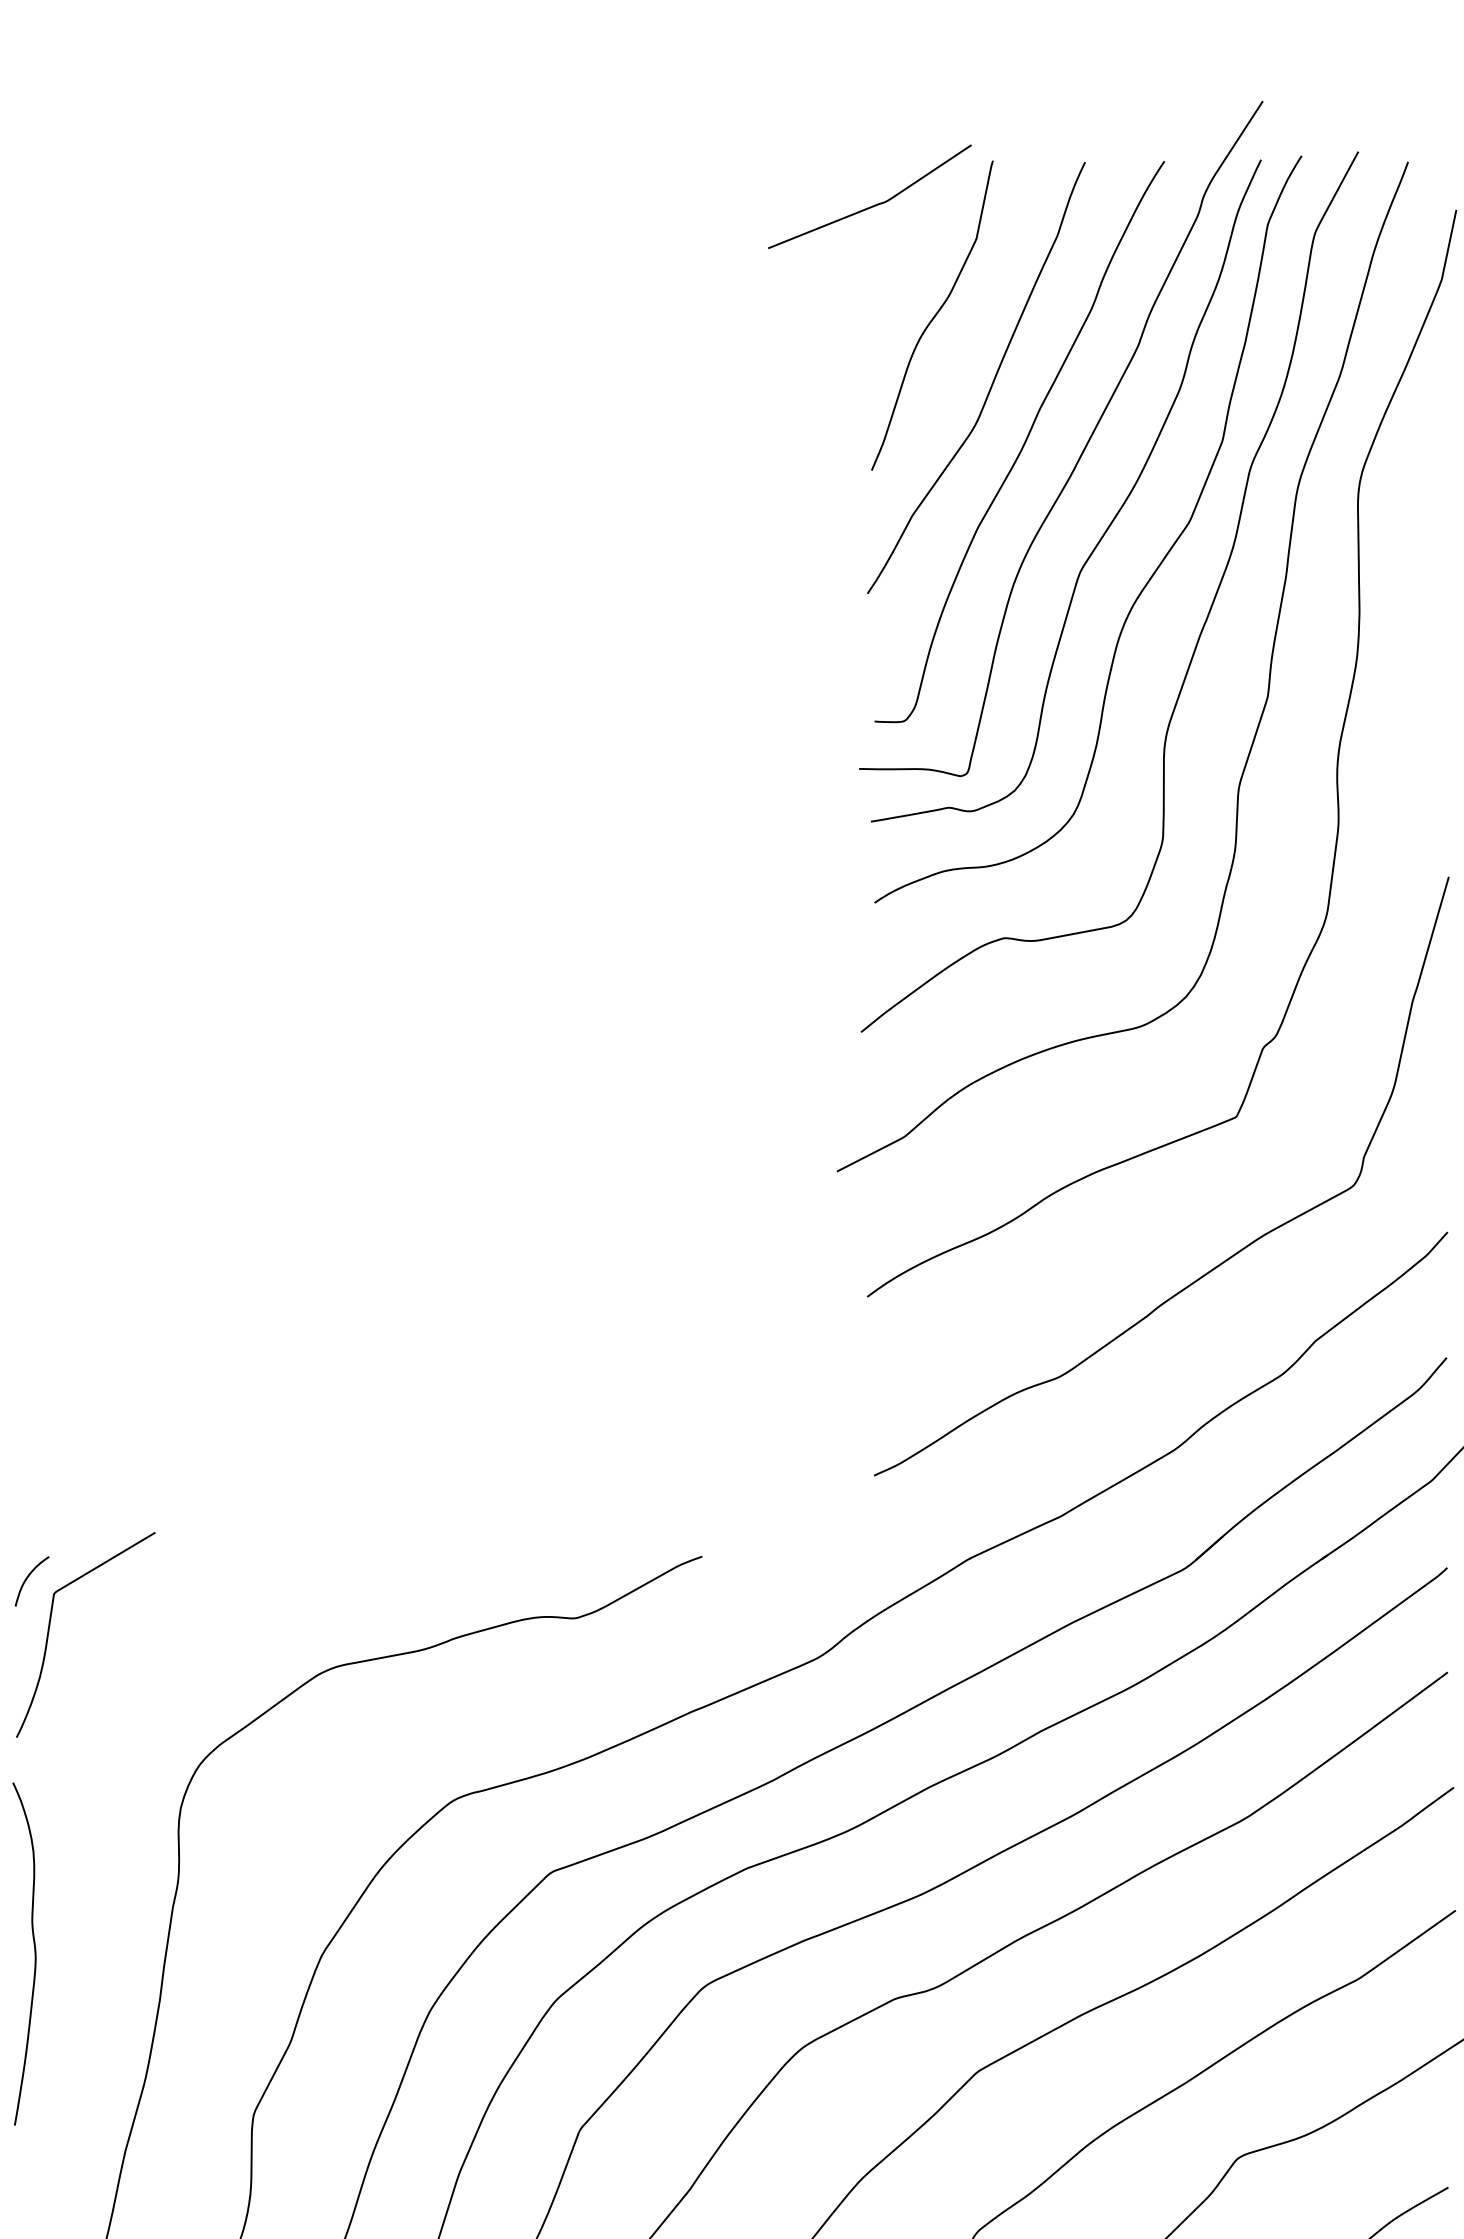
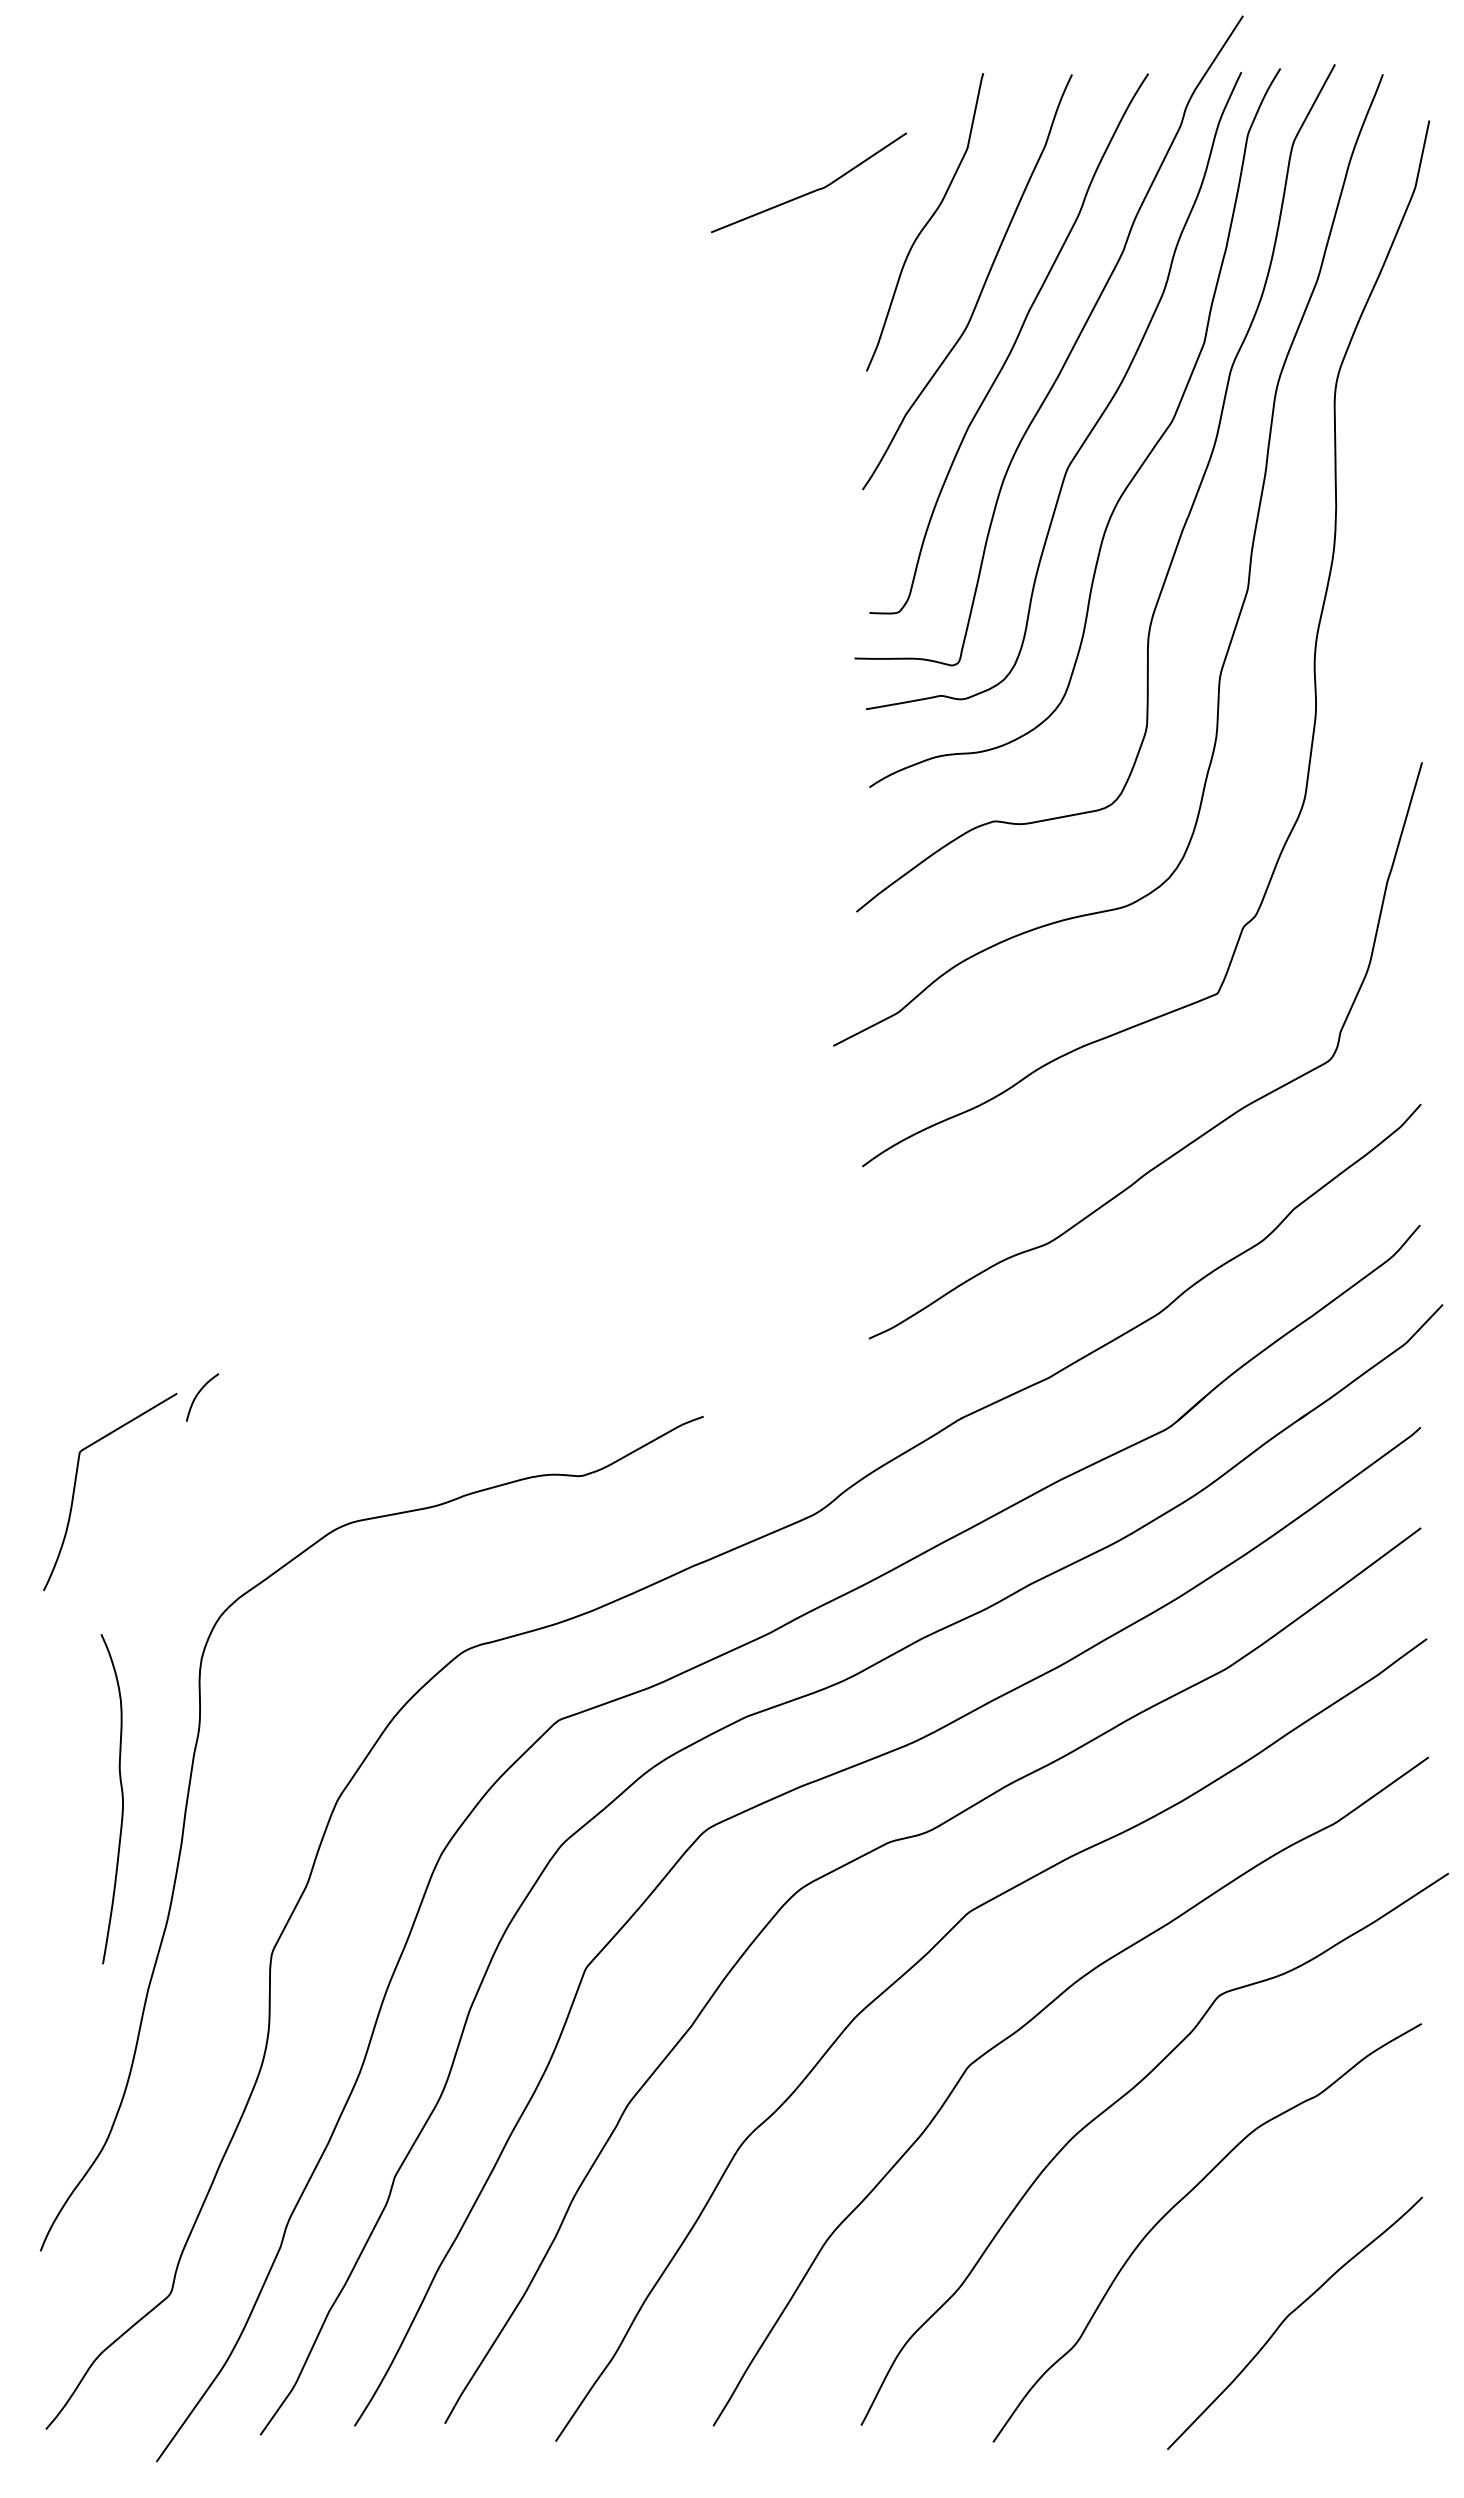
curve: (871, 205) -> (810, 191), moved
curve: (28, 1577) -> (199, 1393), moved
curve: (34, 1952) -> (121, 1797), moved

